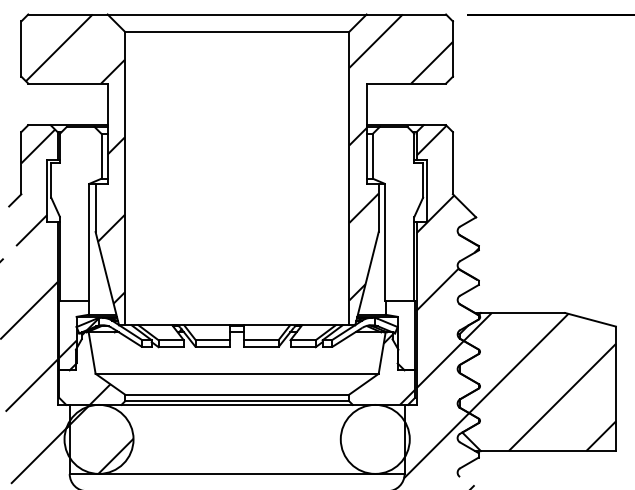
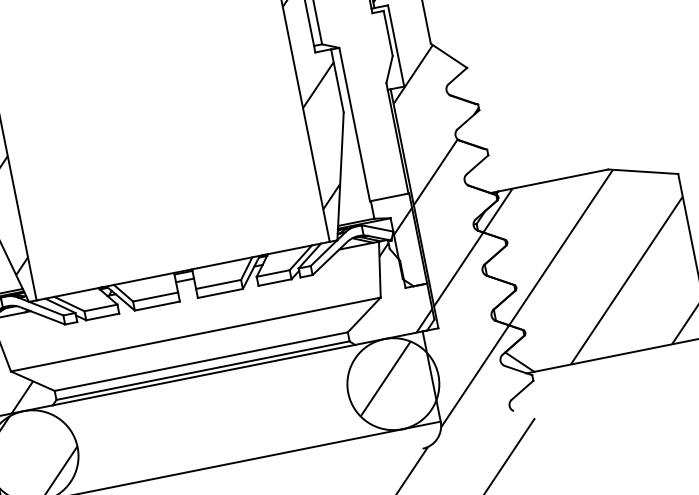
hatch: (405, 320) -> (401, 220), added
hatch: (370, 434) -> (385, 379), added

